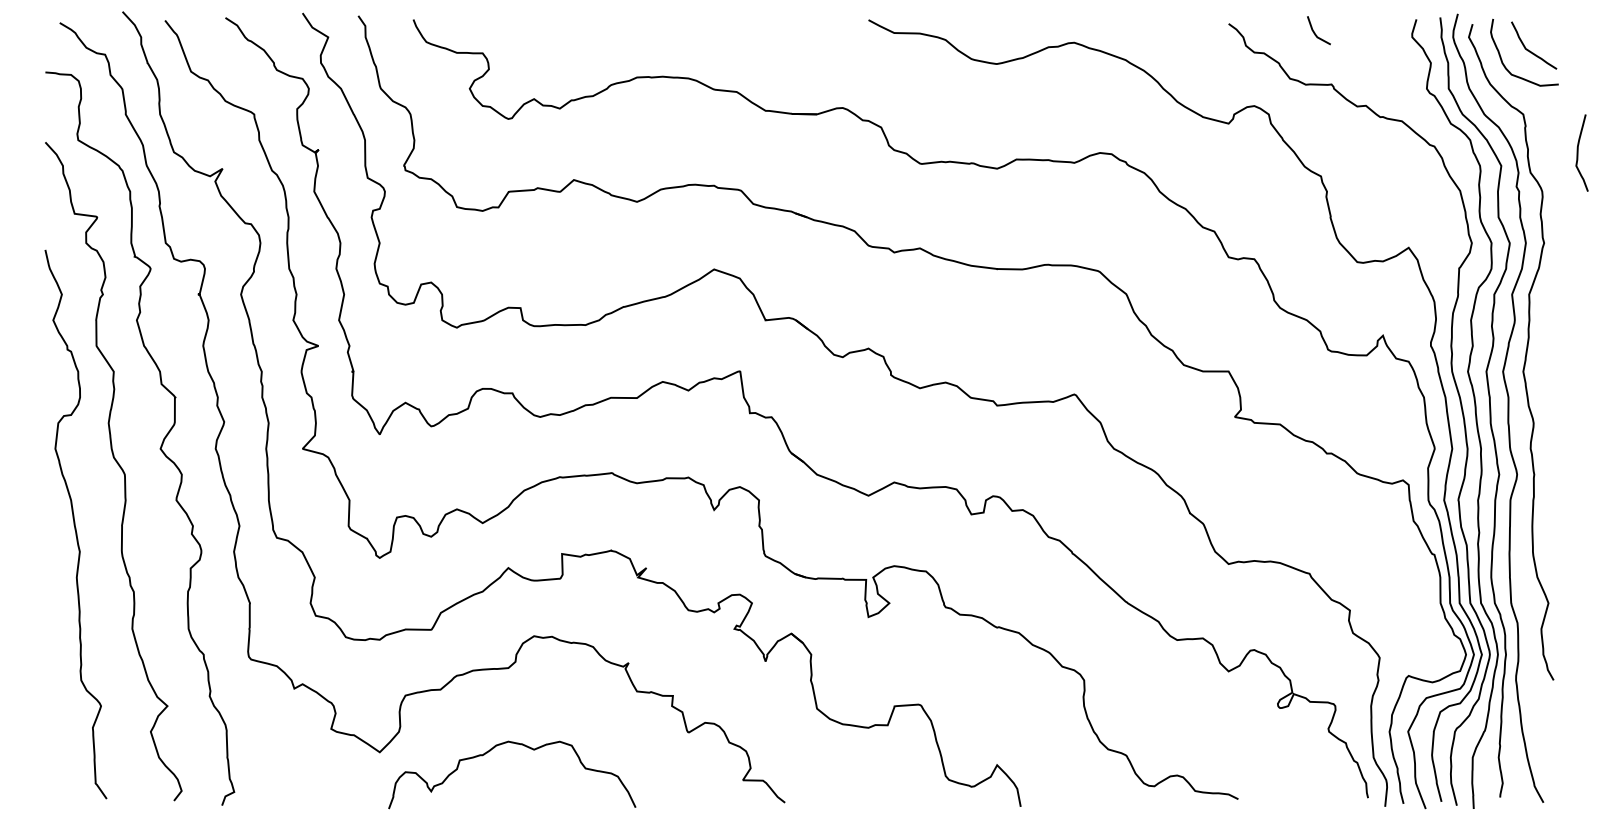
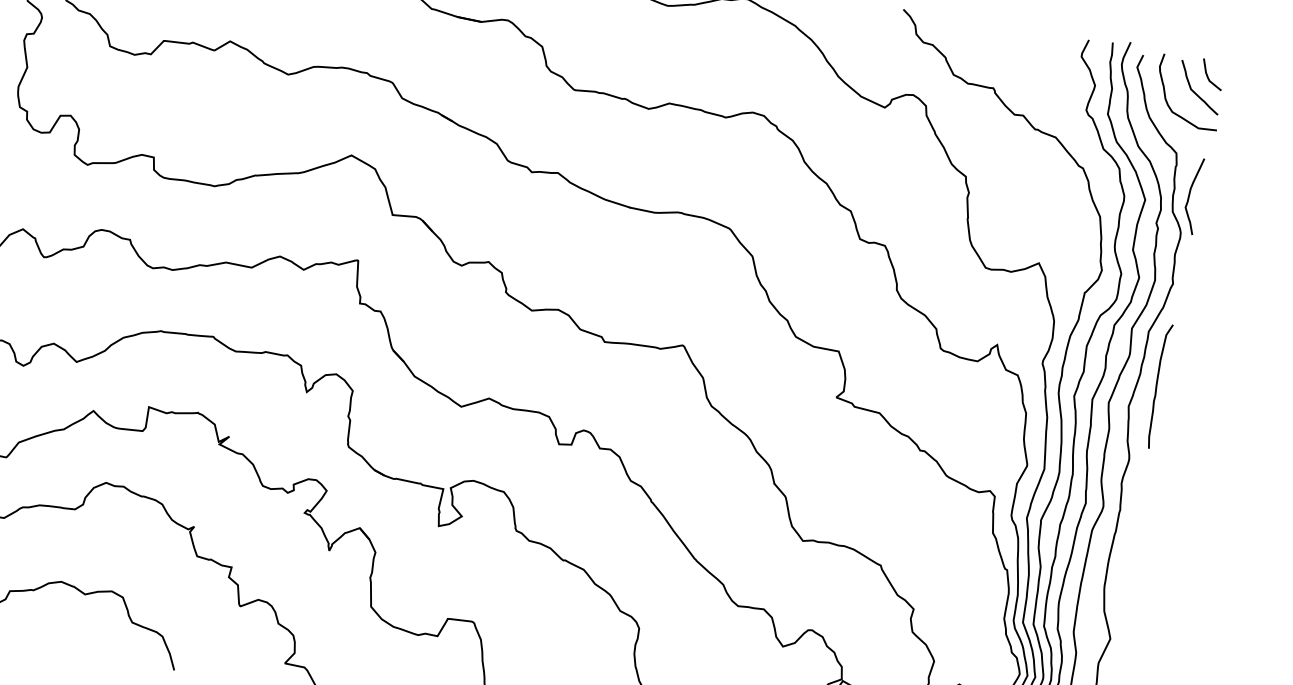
line: (1315, 32) -> (1208, 75), moved
curve: (1578, 152) -> (1190, 194), moved
curve: (1547, 346) -> (1157, 386), added

